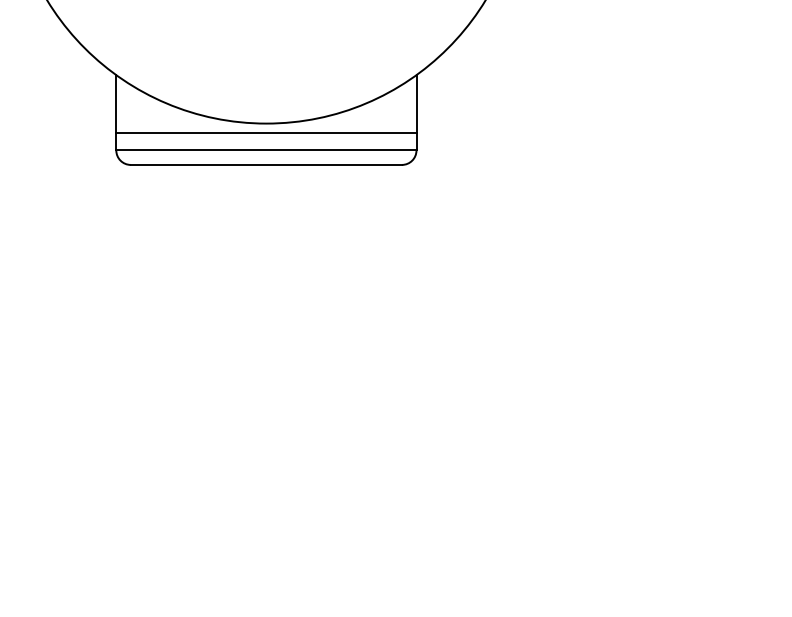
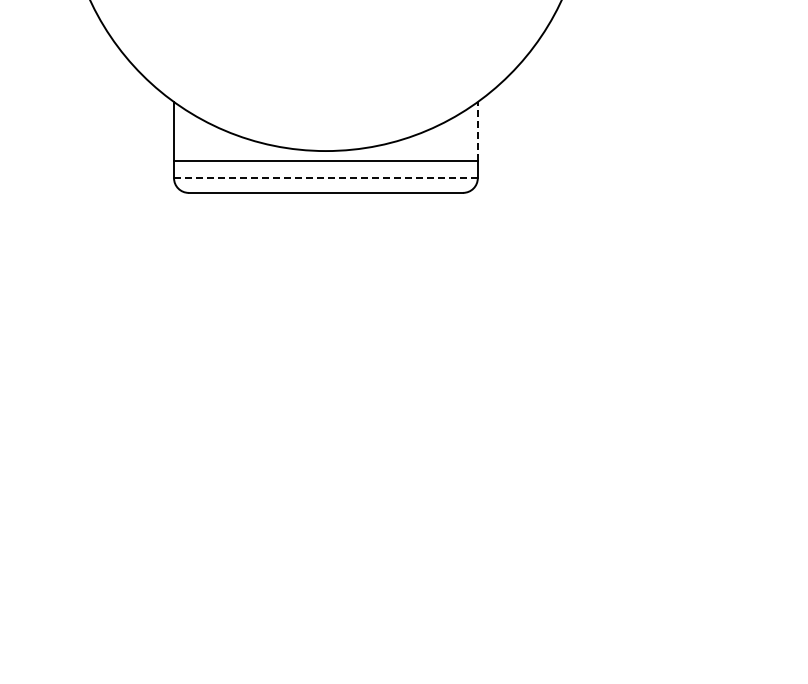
line: (417, 104) -> (478, 131), solid -> dashed
line: (265, 150) -> (325, 178), solid -> dashed

